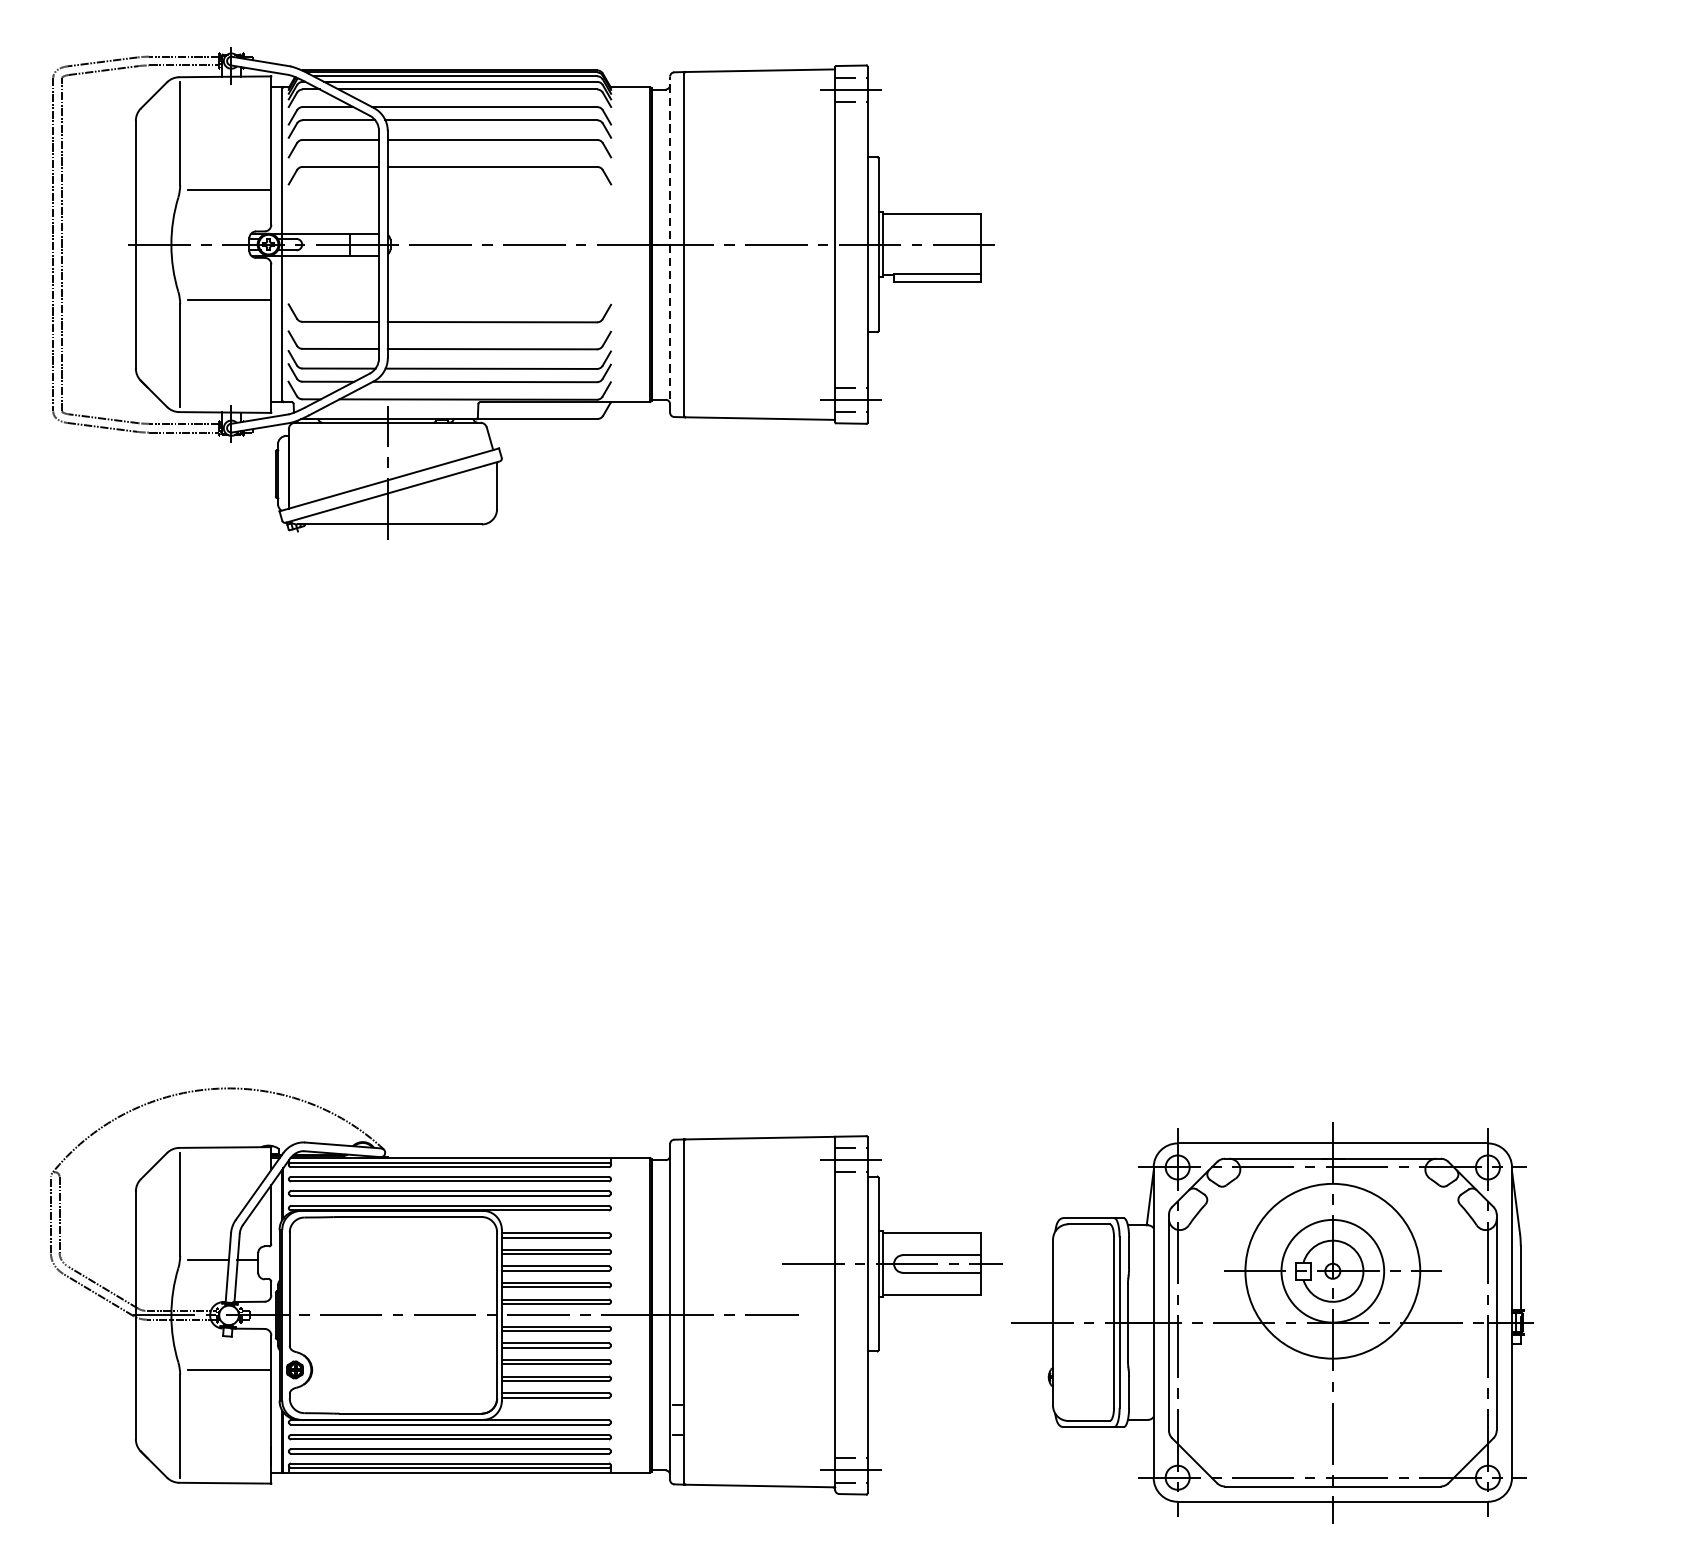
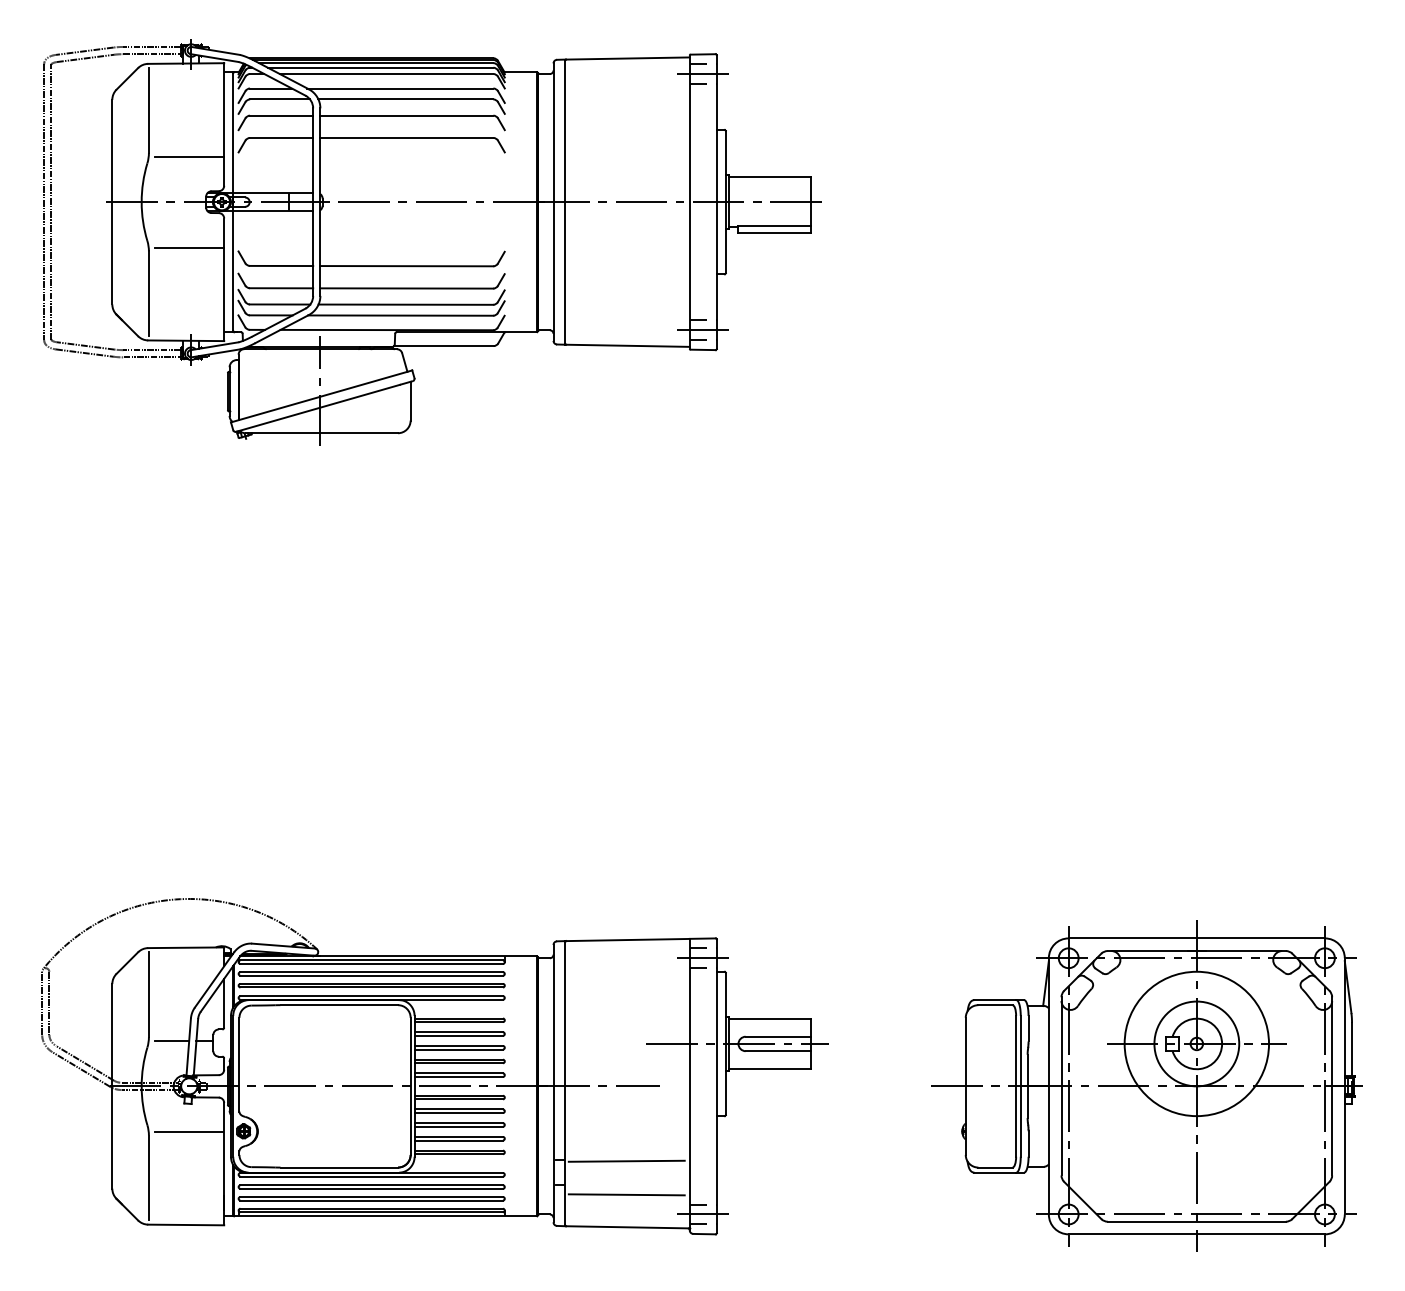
line: (670, 245) -> (553, 202), dashed -> solid
part: (1271, 1321) -> (1146, 1085), moved
line: (758, 1405) -> (626, 1160), added
line: (758, 1446) -> (626, 1194), added

